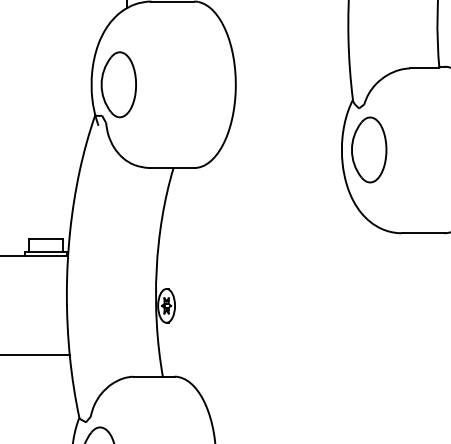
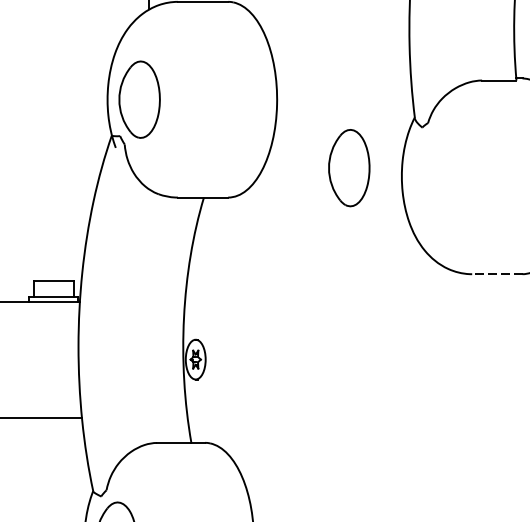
part: (369, 149) -> (349, 167), moved
line: (422, 233) -> (496, 274), solid -> dashed

